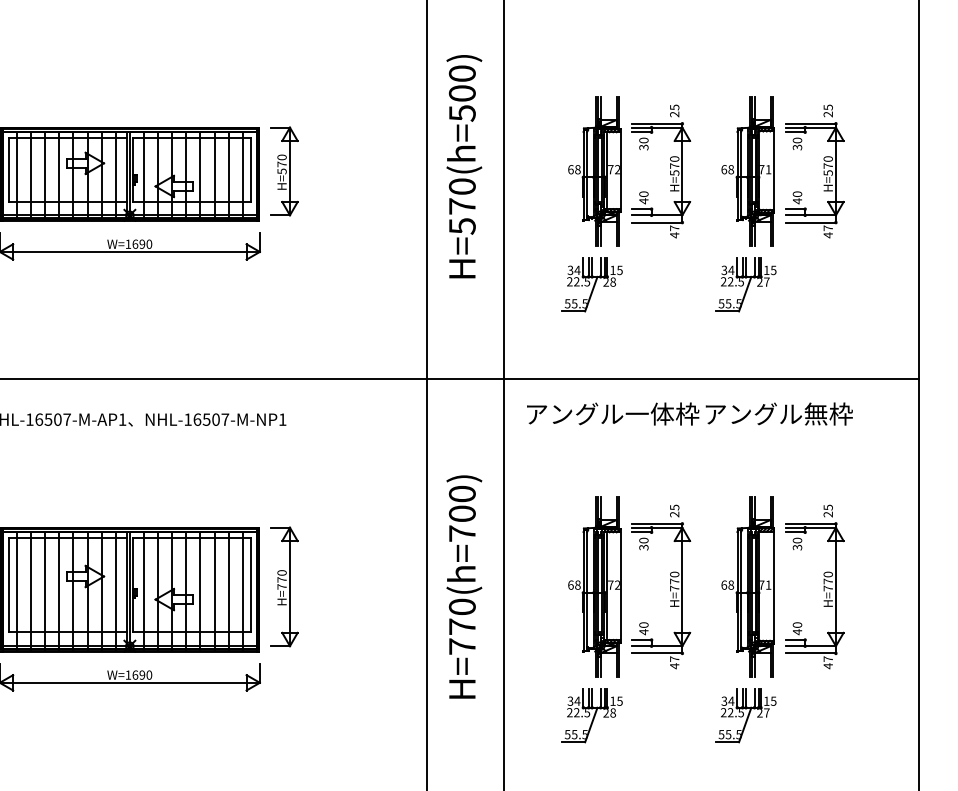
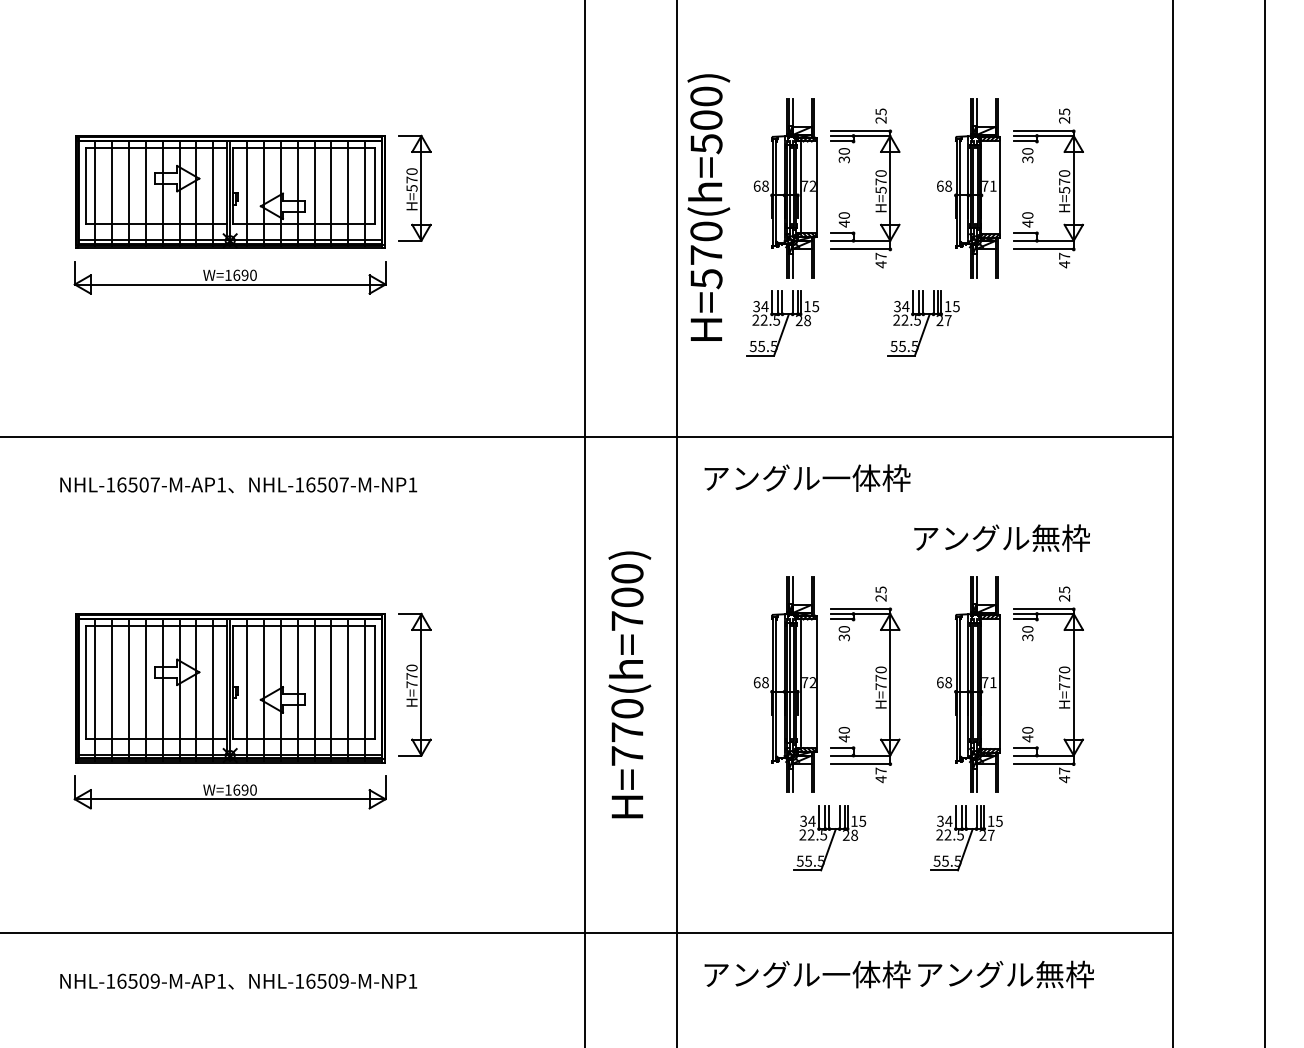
text: (464, 166) -> (708, 207), moved
part: (746, 284) -> (923, 323), moved
text: (778, 413) -> (1001, 537), moved
part: (592, 715) -> (829, 838), moved

